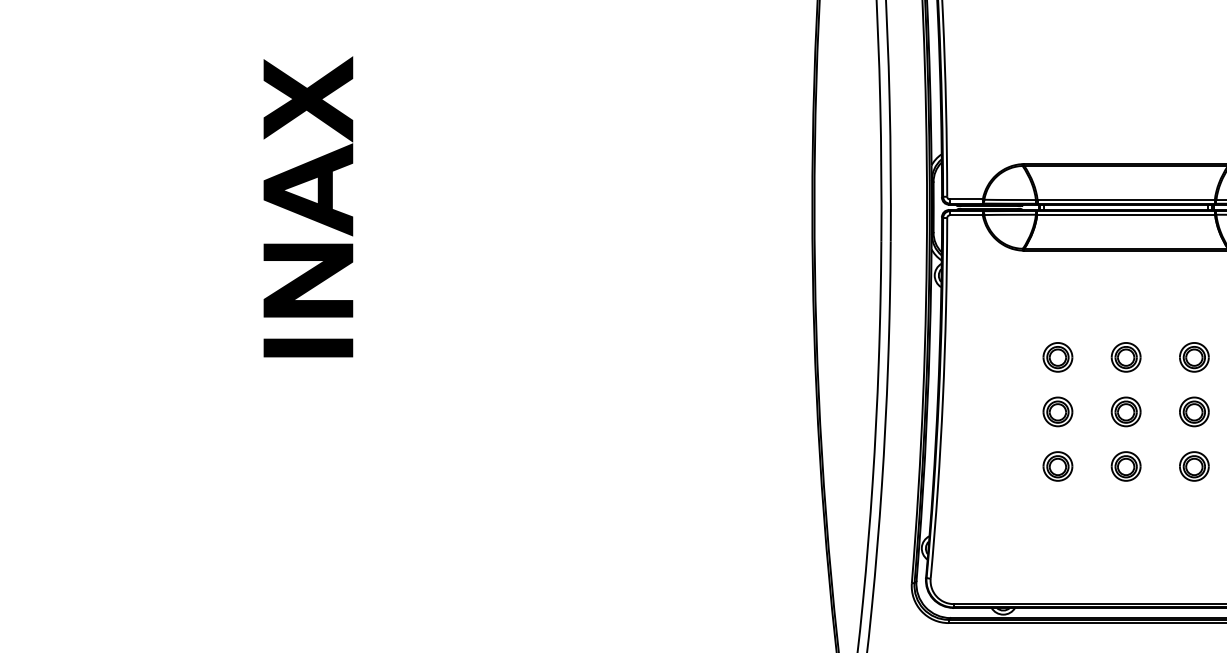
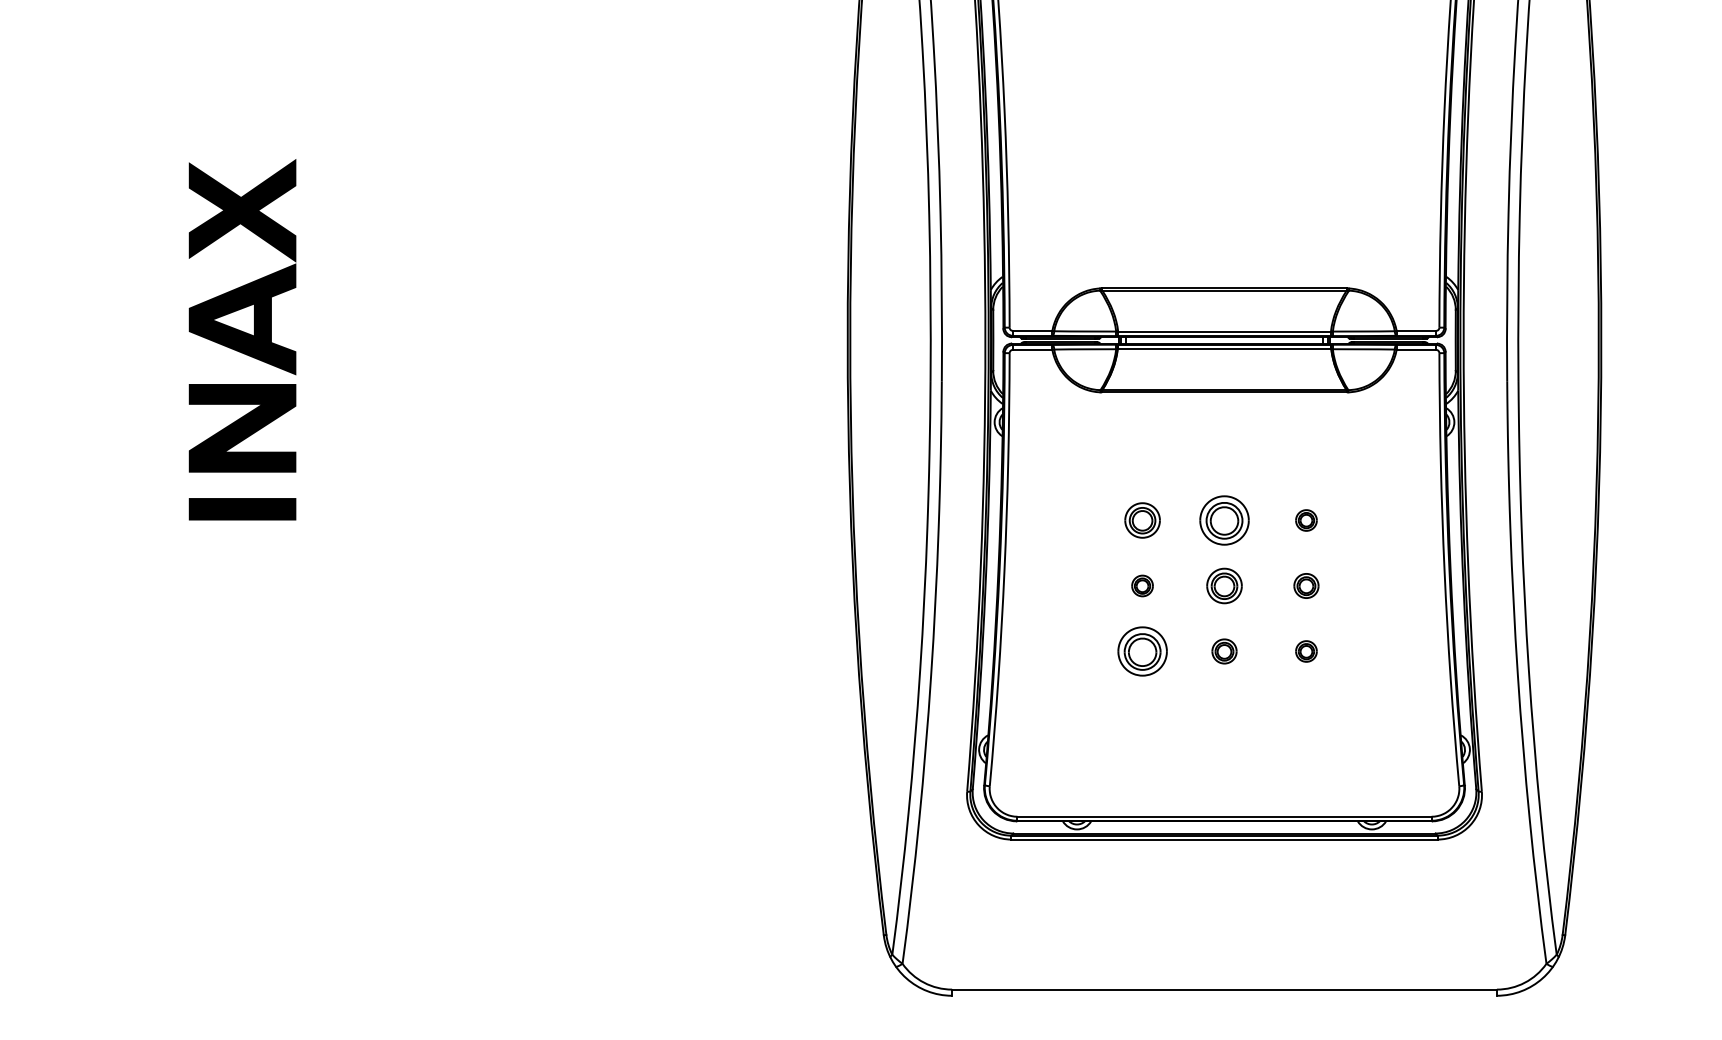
part: (1126, 357) -> (1224, 520), size x1.4
part: (1194, 357) -> (1306, 520), size x0.6
part: (1057, 411) -> (1142, 585), size x0.6
part: (1194, 411) -> (1306, 585), size x0.7
part: (1057, 466) -> (1142, 651), size x1.4
part: (1126, 466) -> (1224, 651), size x0.7
part: (1194, 466) -> (1306, 651), size x0.6

